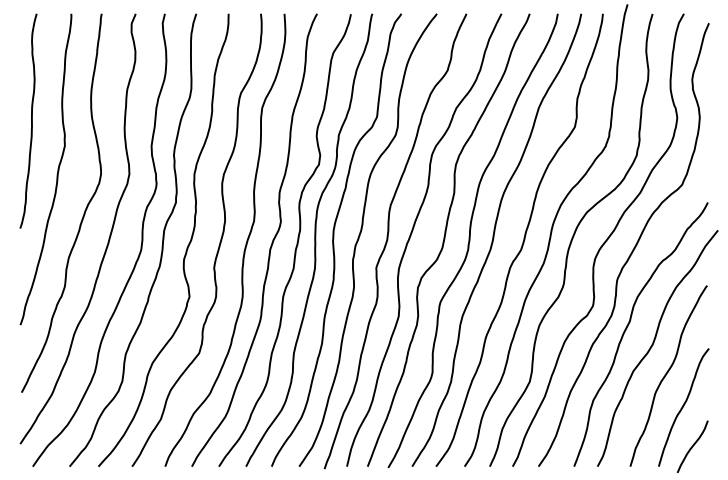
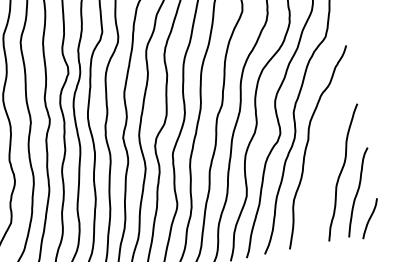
curve: (653, 345) -> (328, 153), removed

